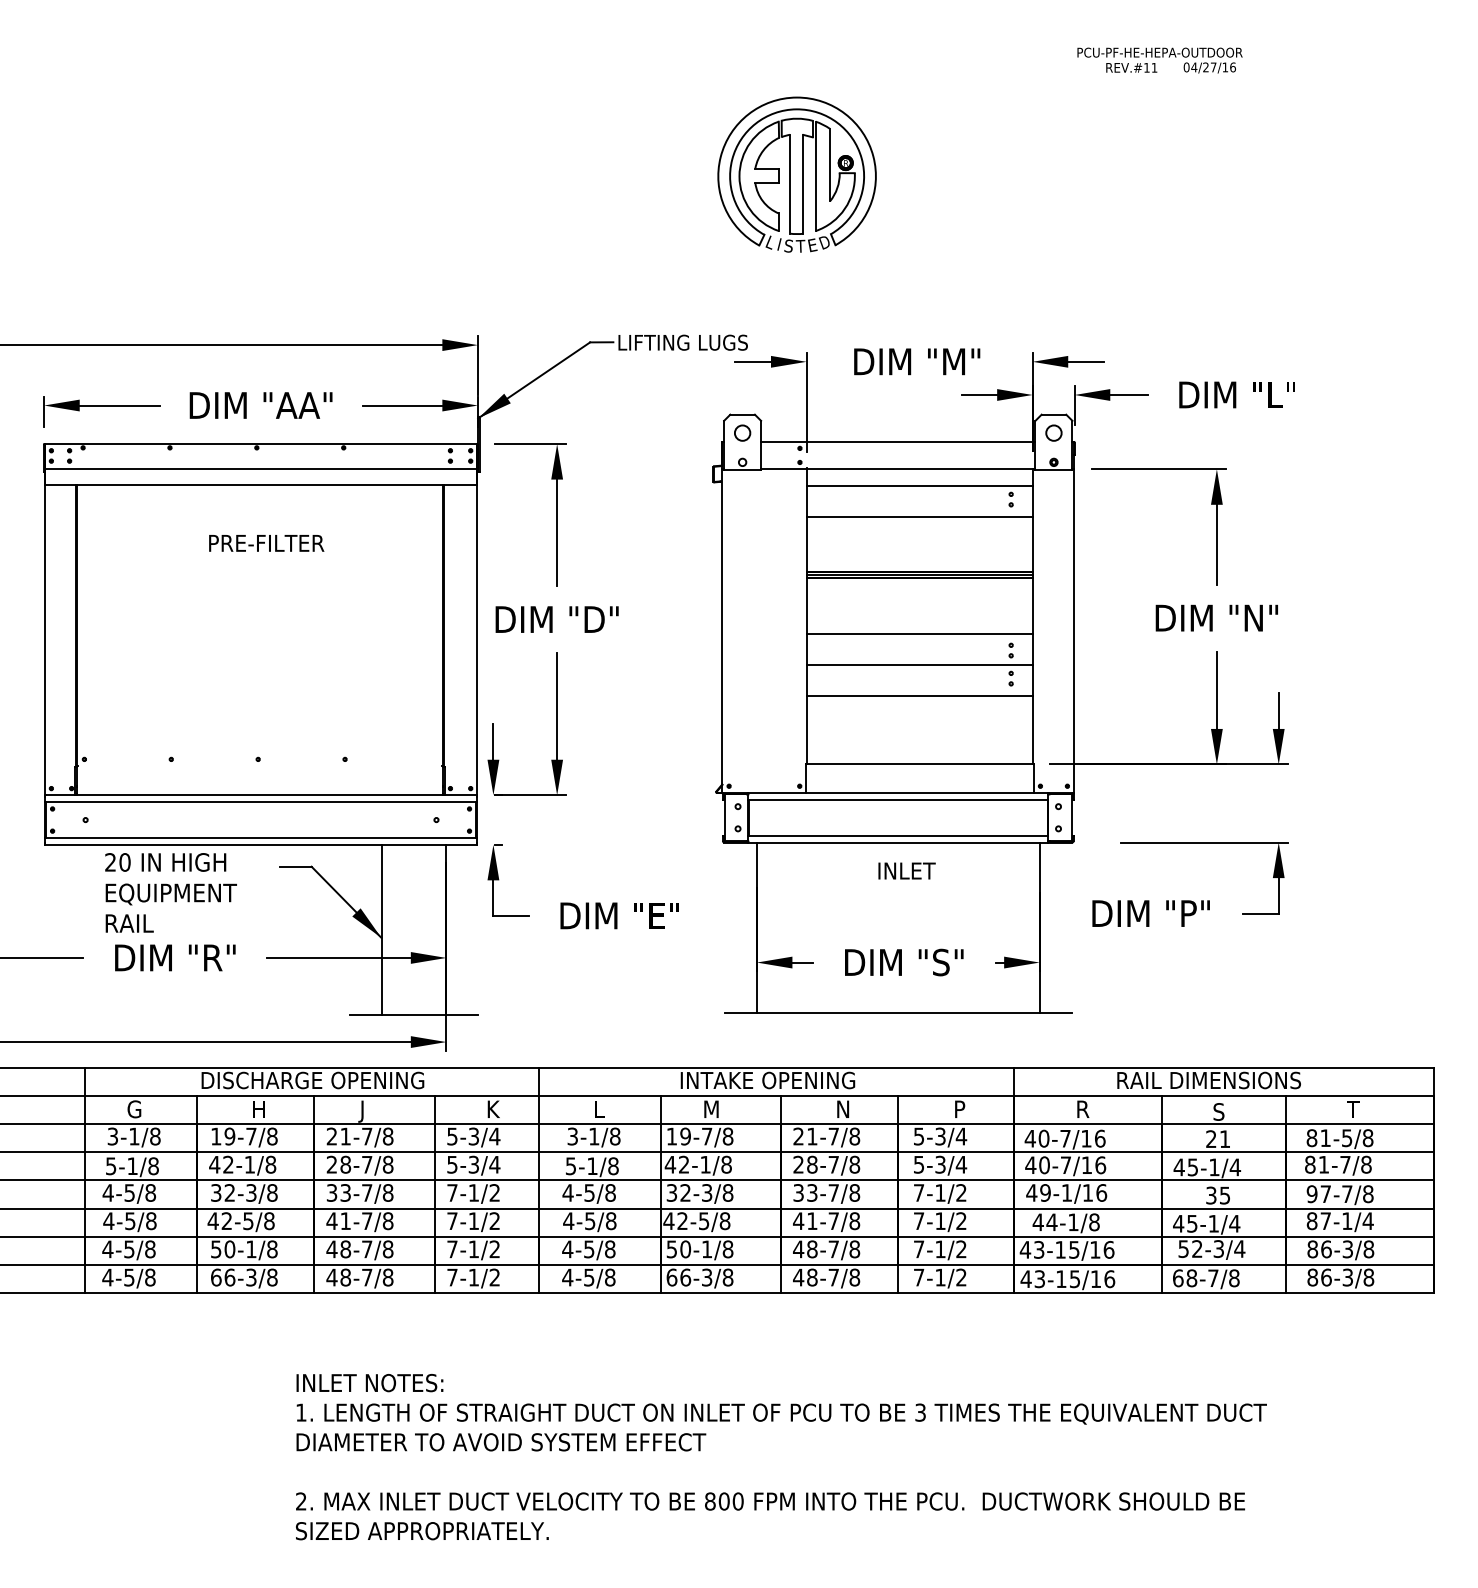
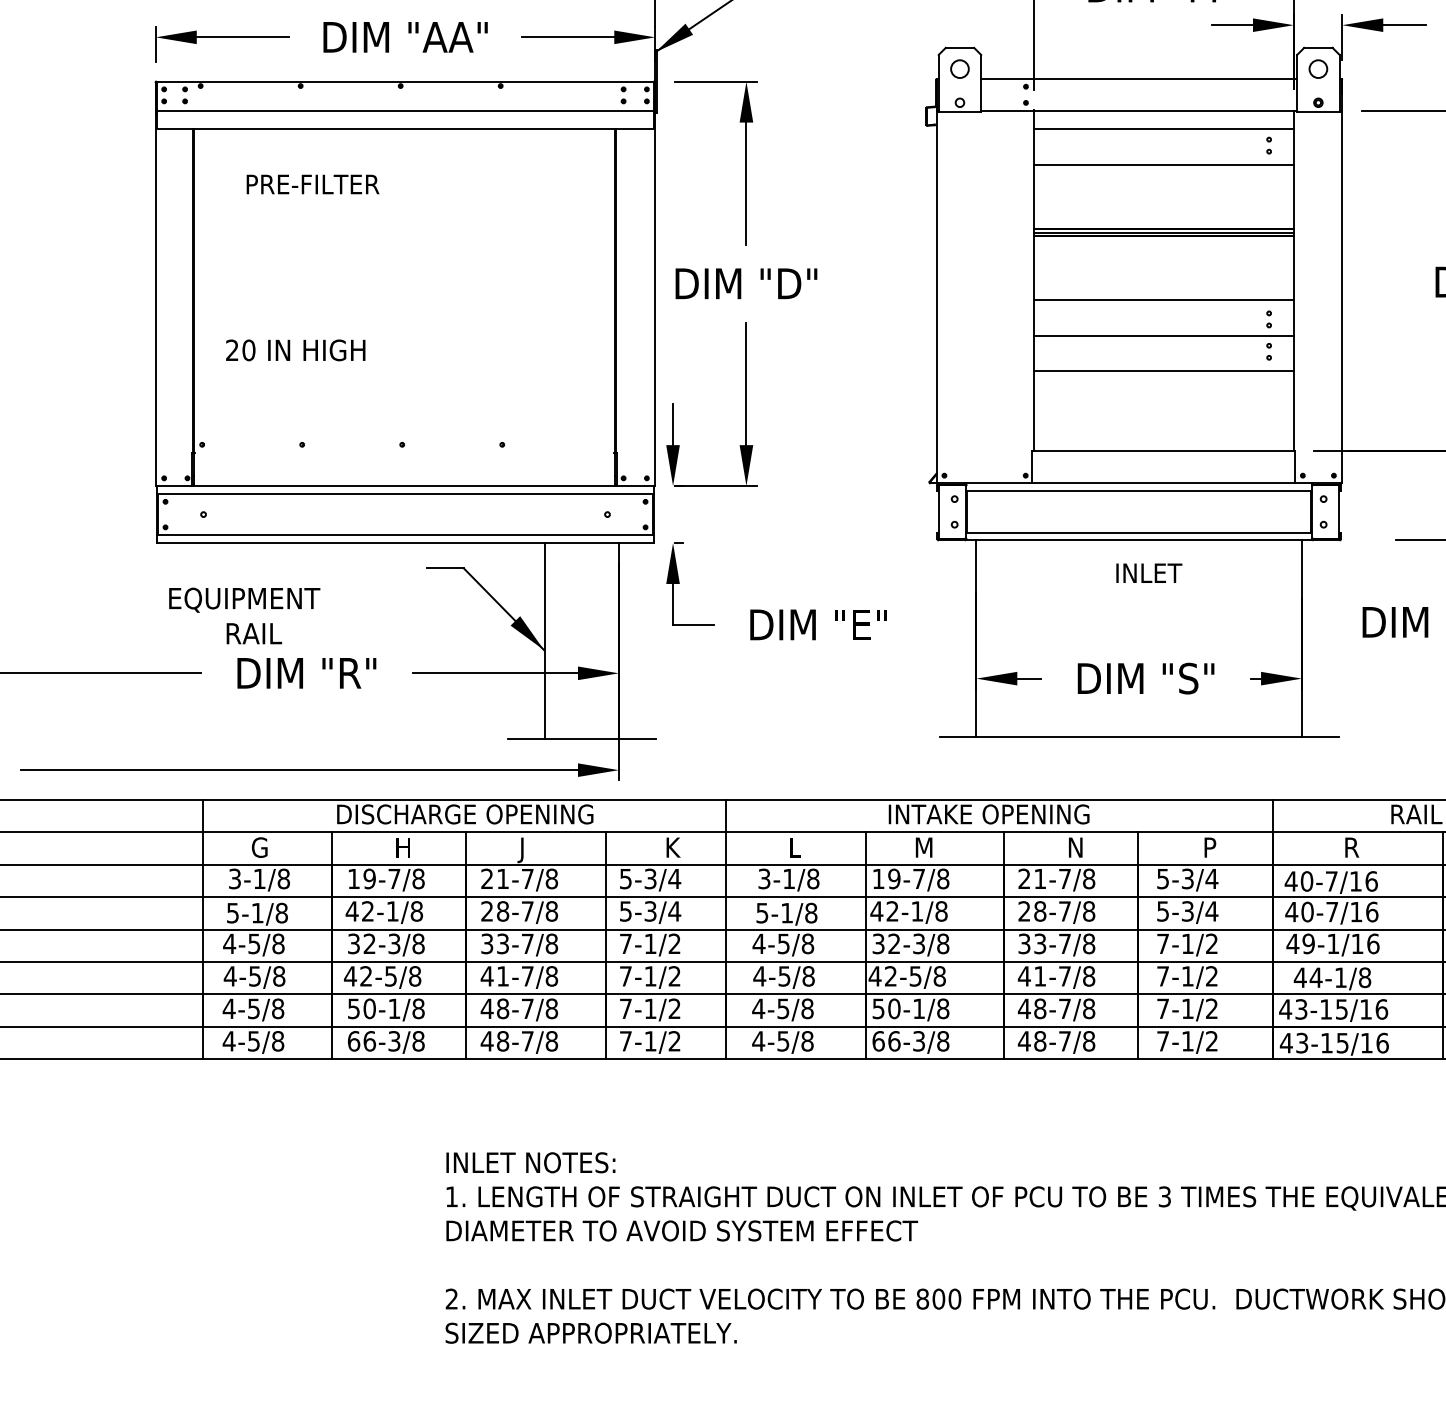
text: (266, 543) -> (312, 184), moved
text: (165, 862) -> (295, 350), moved
text: (170, 894) -> (243, 600), moved

